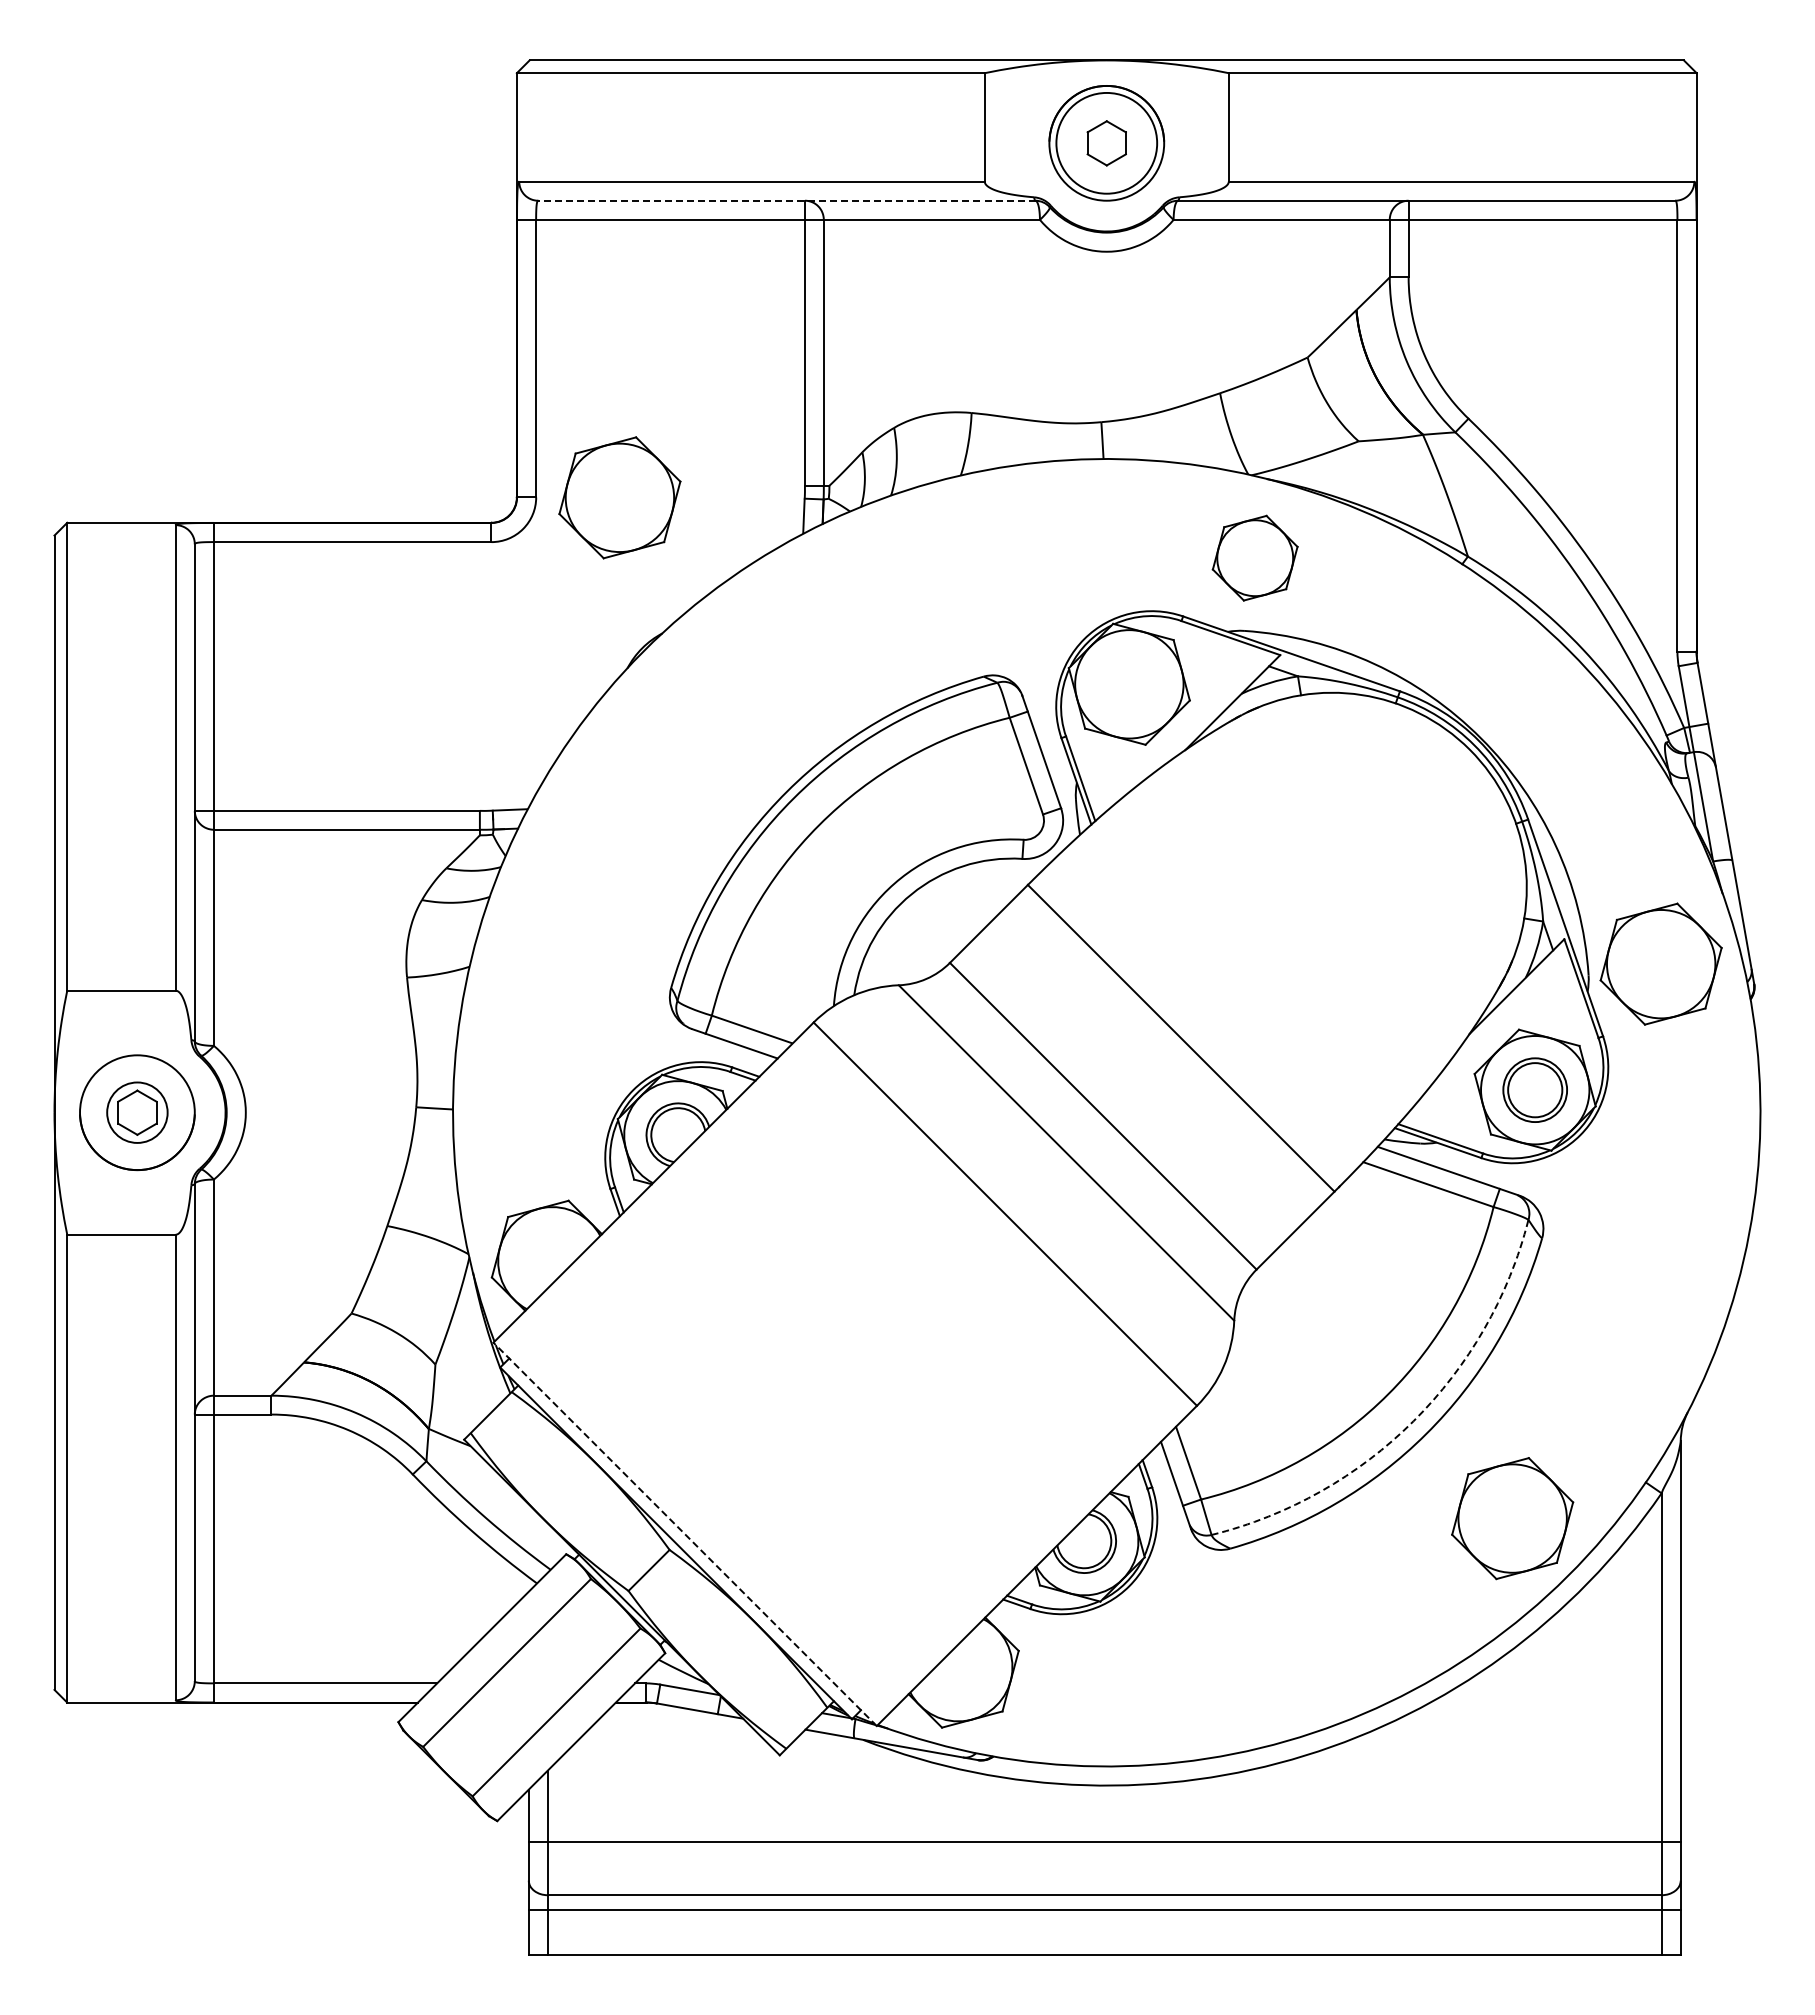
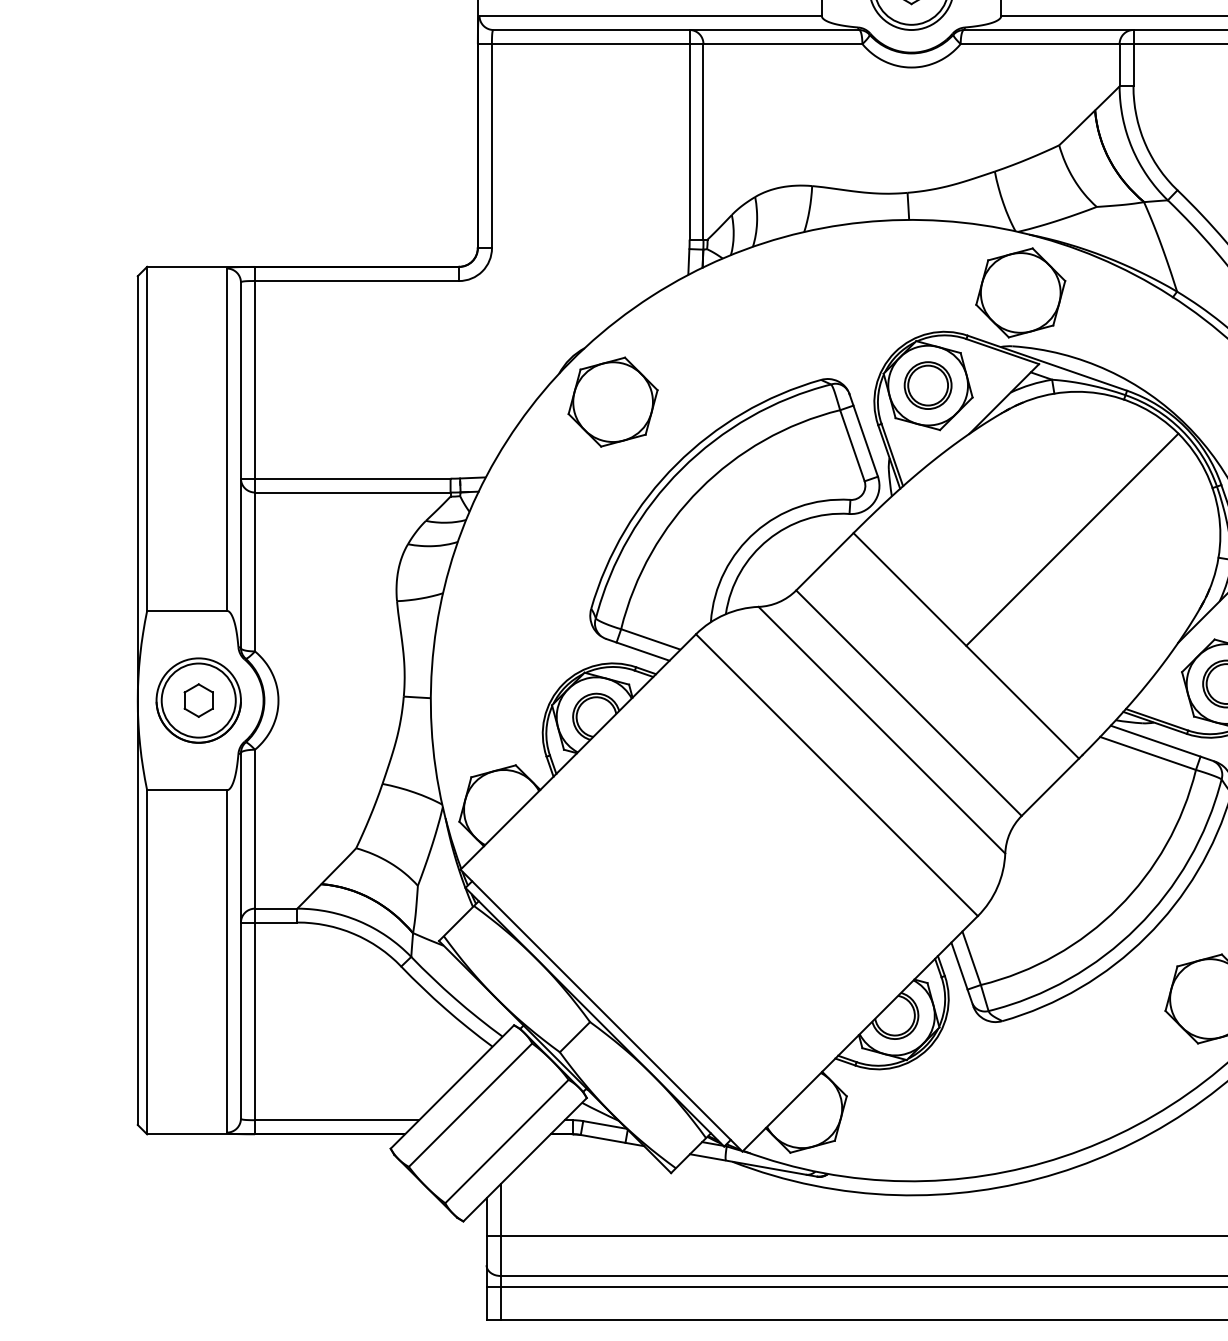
line: (786, 200) -> (676, 29), dashed -> solid
part: (619, 497) -> (612, 401), moved
part: (1254, 557) -> (1020, 292), size x1.43
part: (1129, 684) -> (928, 385), added
line: (1325, 893) -> (1072, 539), added
circle: (137, 1112) -> (198, 700), size x1.67
arc: (1413, 1421) -> (1137, 927), dashed -> solid
line: (684, 1534) -> (601, 1010), dashed -> solid

